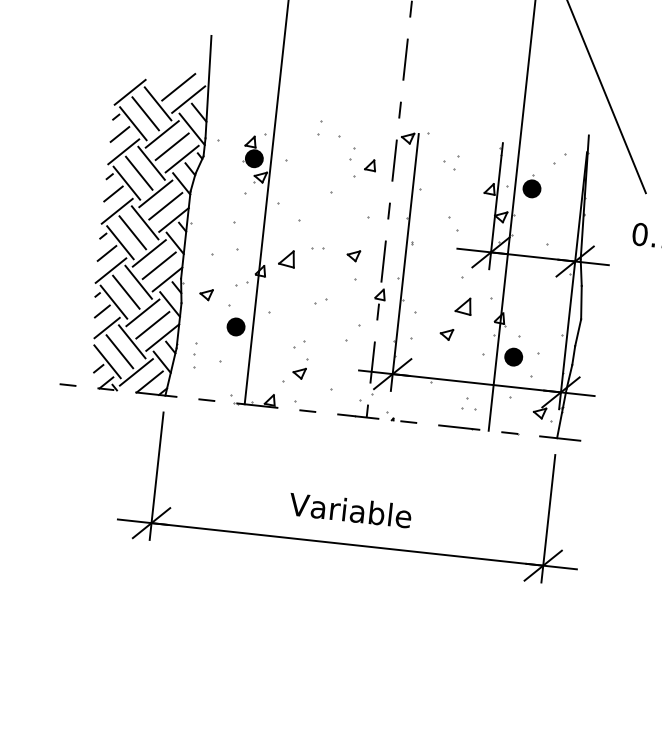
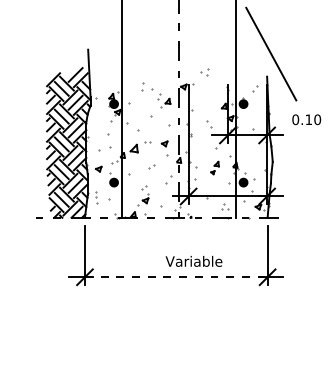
part: (449, 163) -> (204, 72), moved
part: (454, 317) -> (214, 167), size x0.6
text: (349, 510) -> (193, 261), moved
line: (347, 544) -> (176, 277), solid -> dashed

